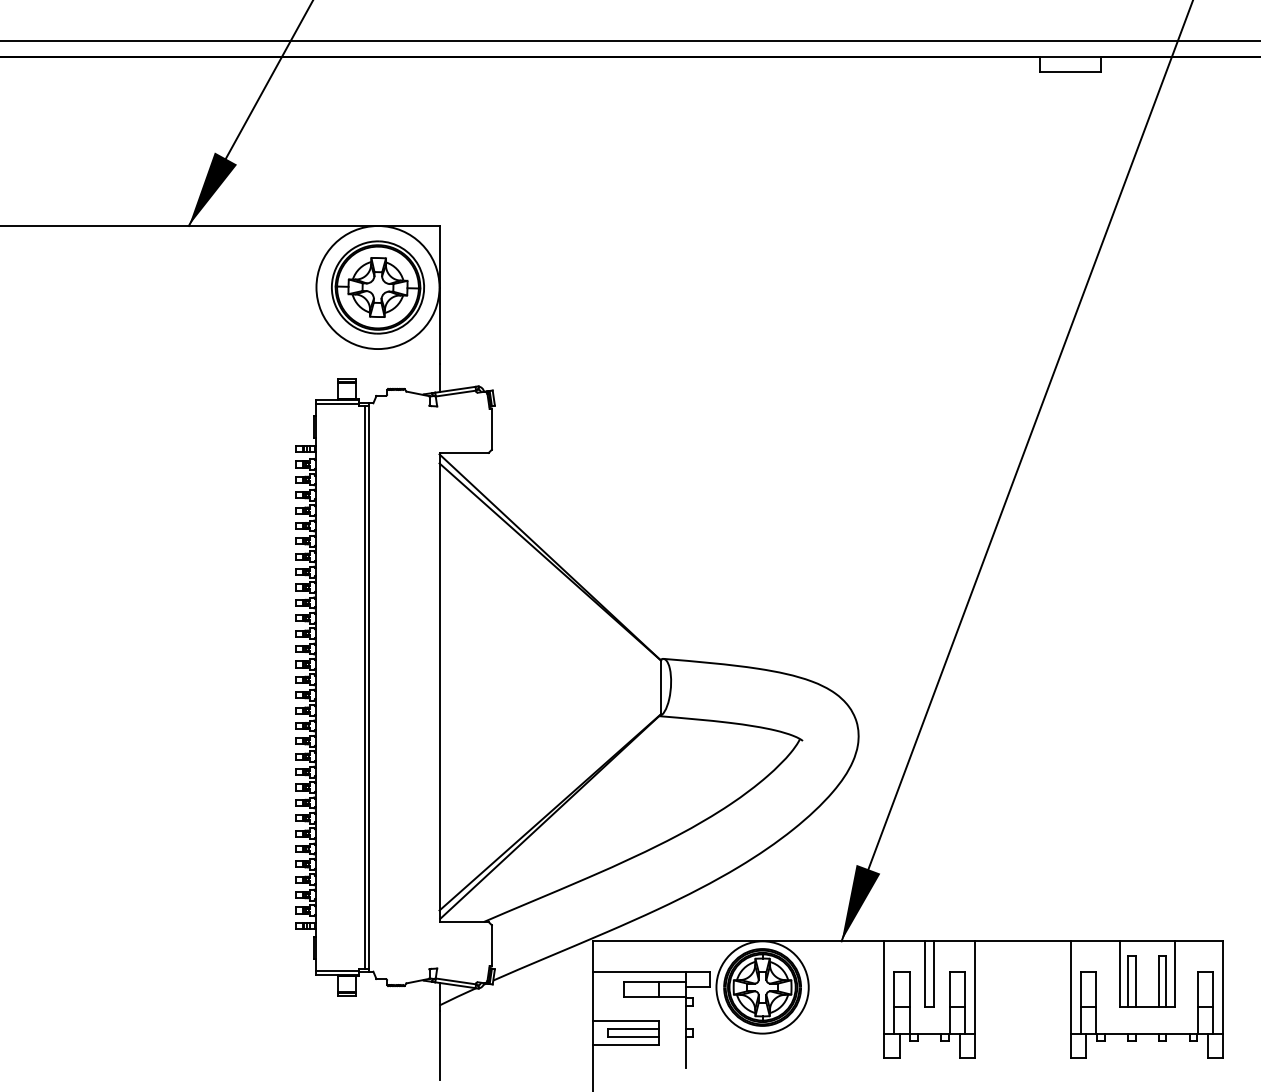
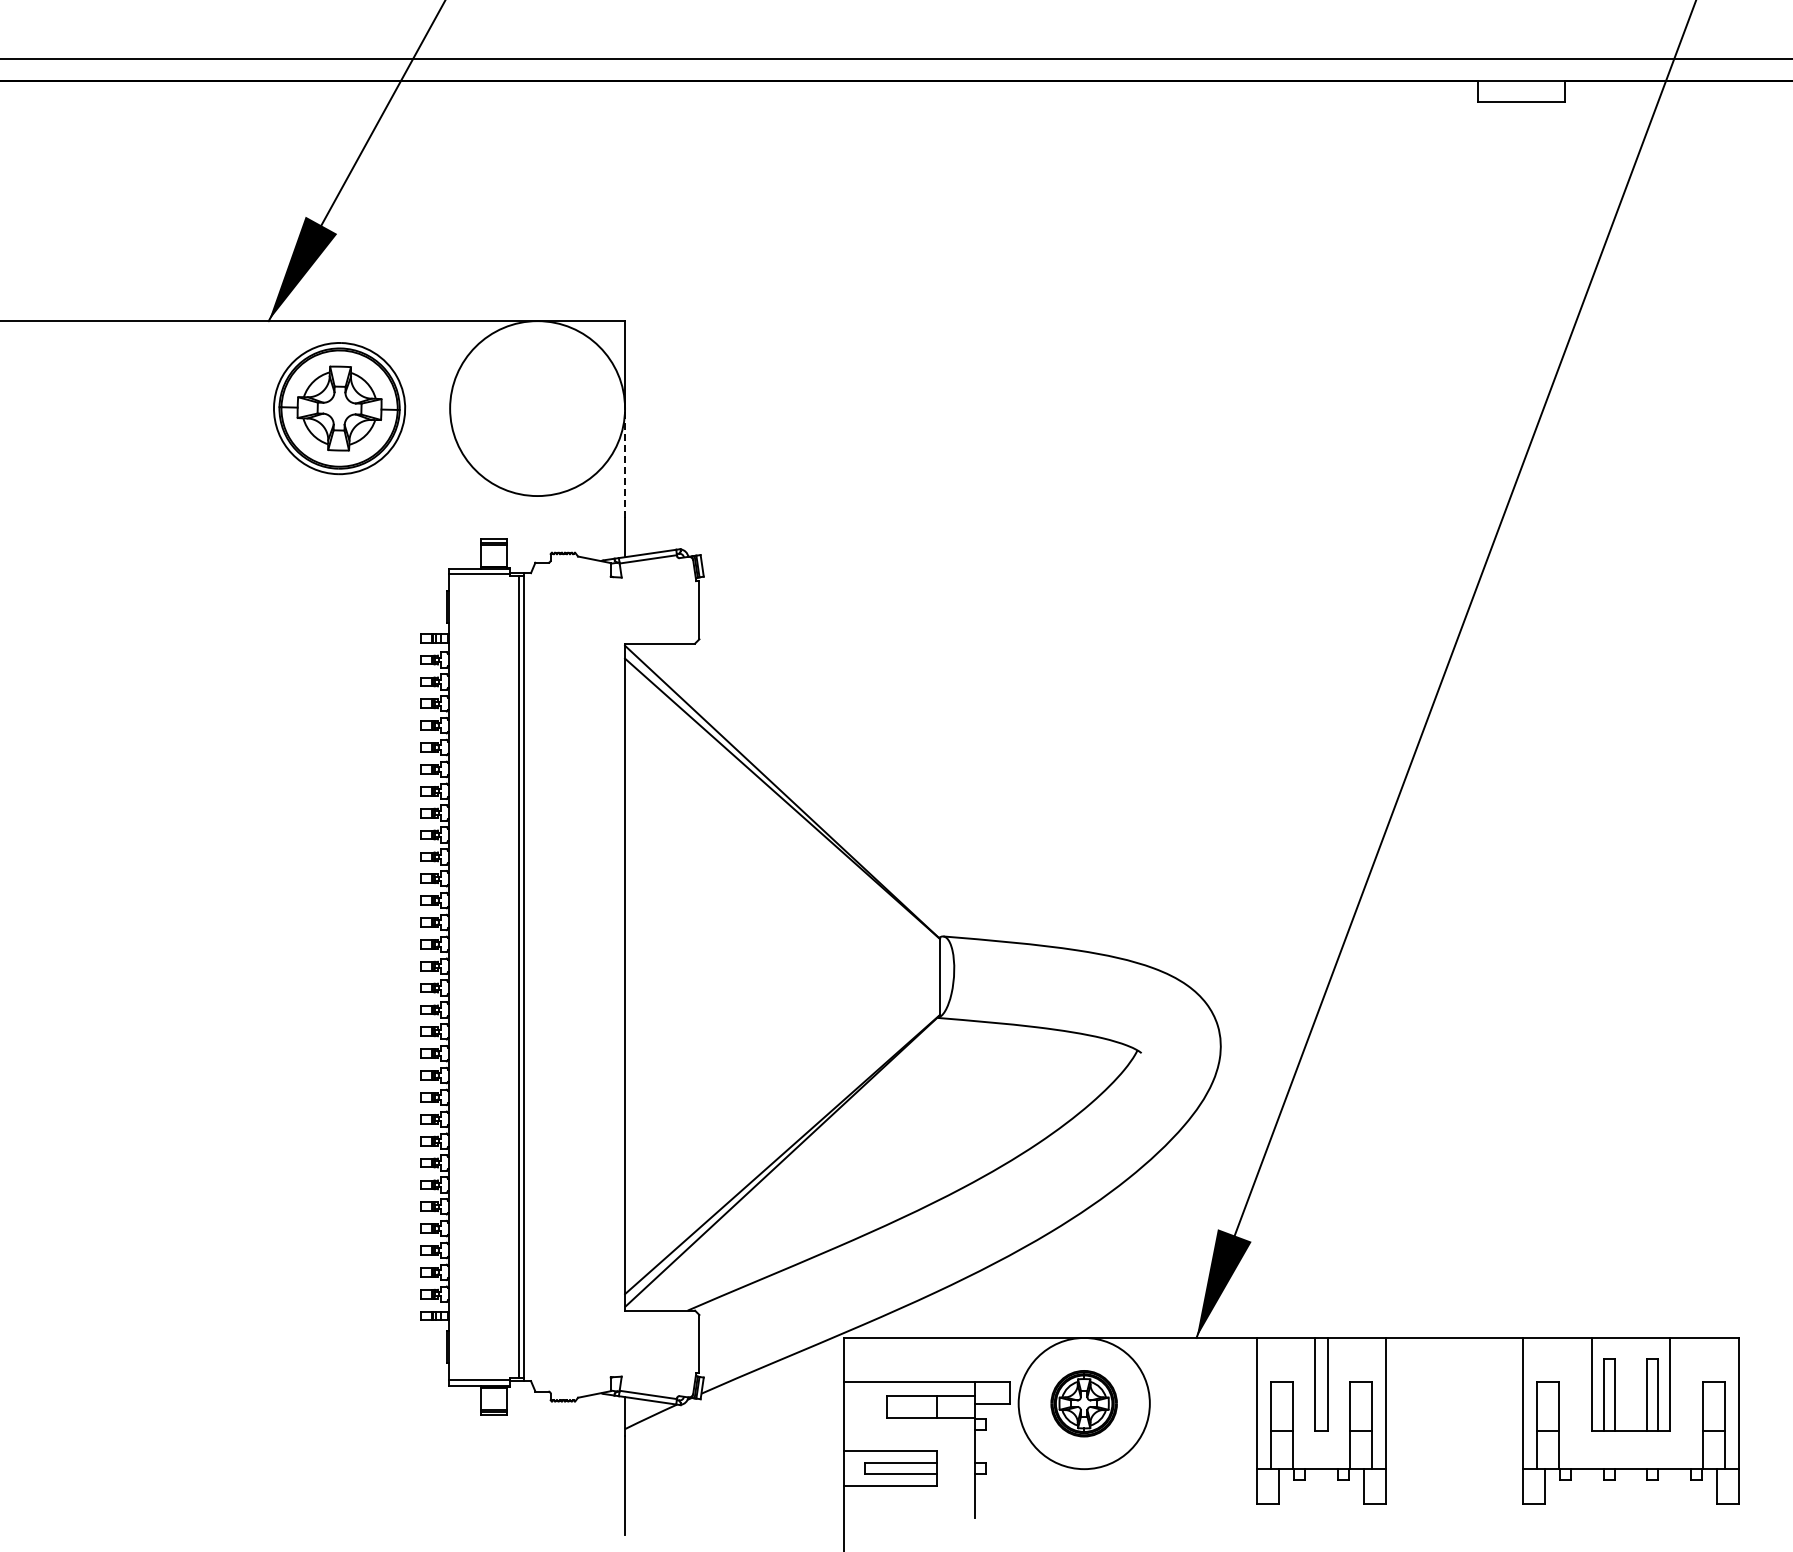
part: (377, 287) -> (339, 408), moved
line: (439, 326) -> (625, 463), solid -> dashed
part: (762, 987) -> (1083, 1403), size x0.6

